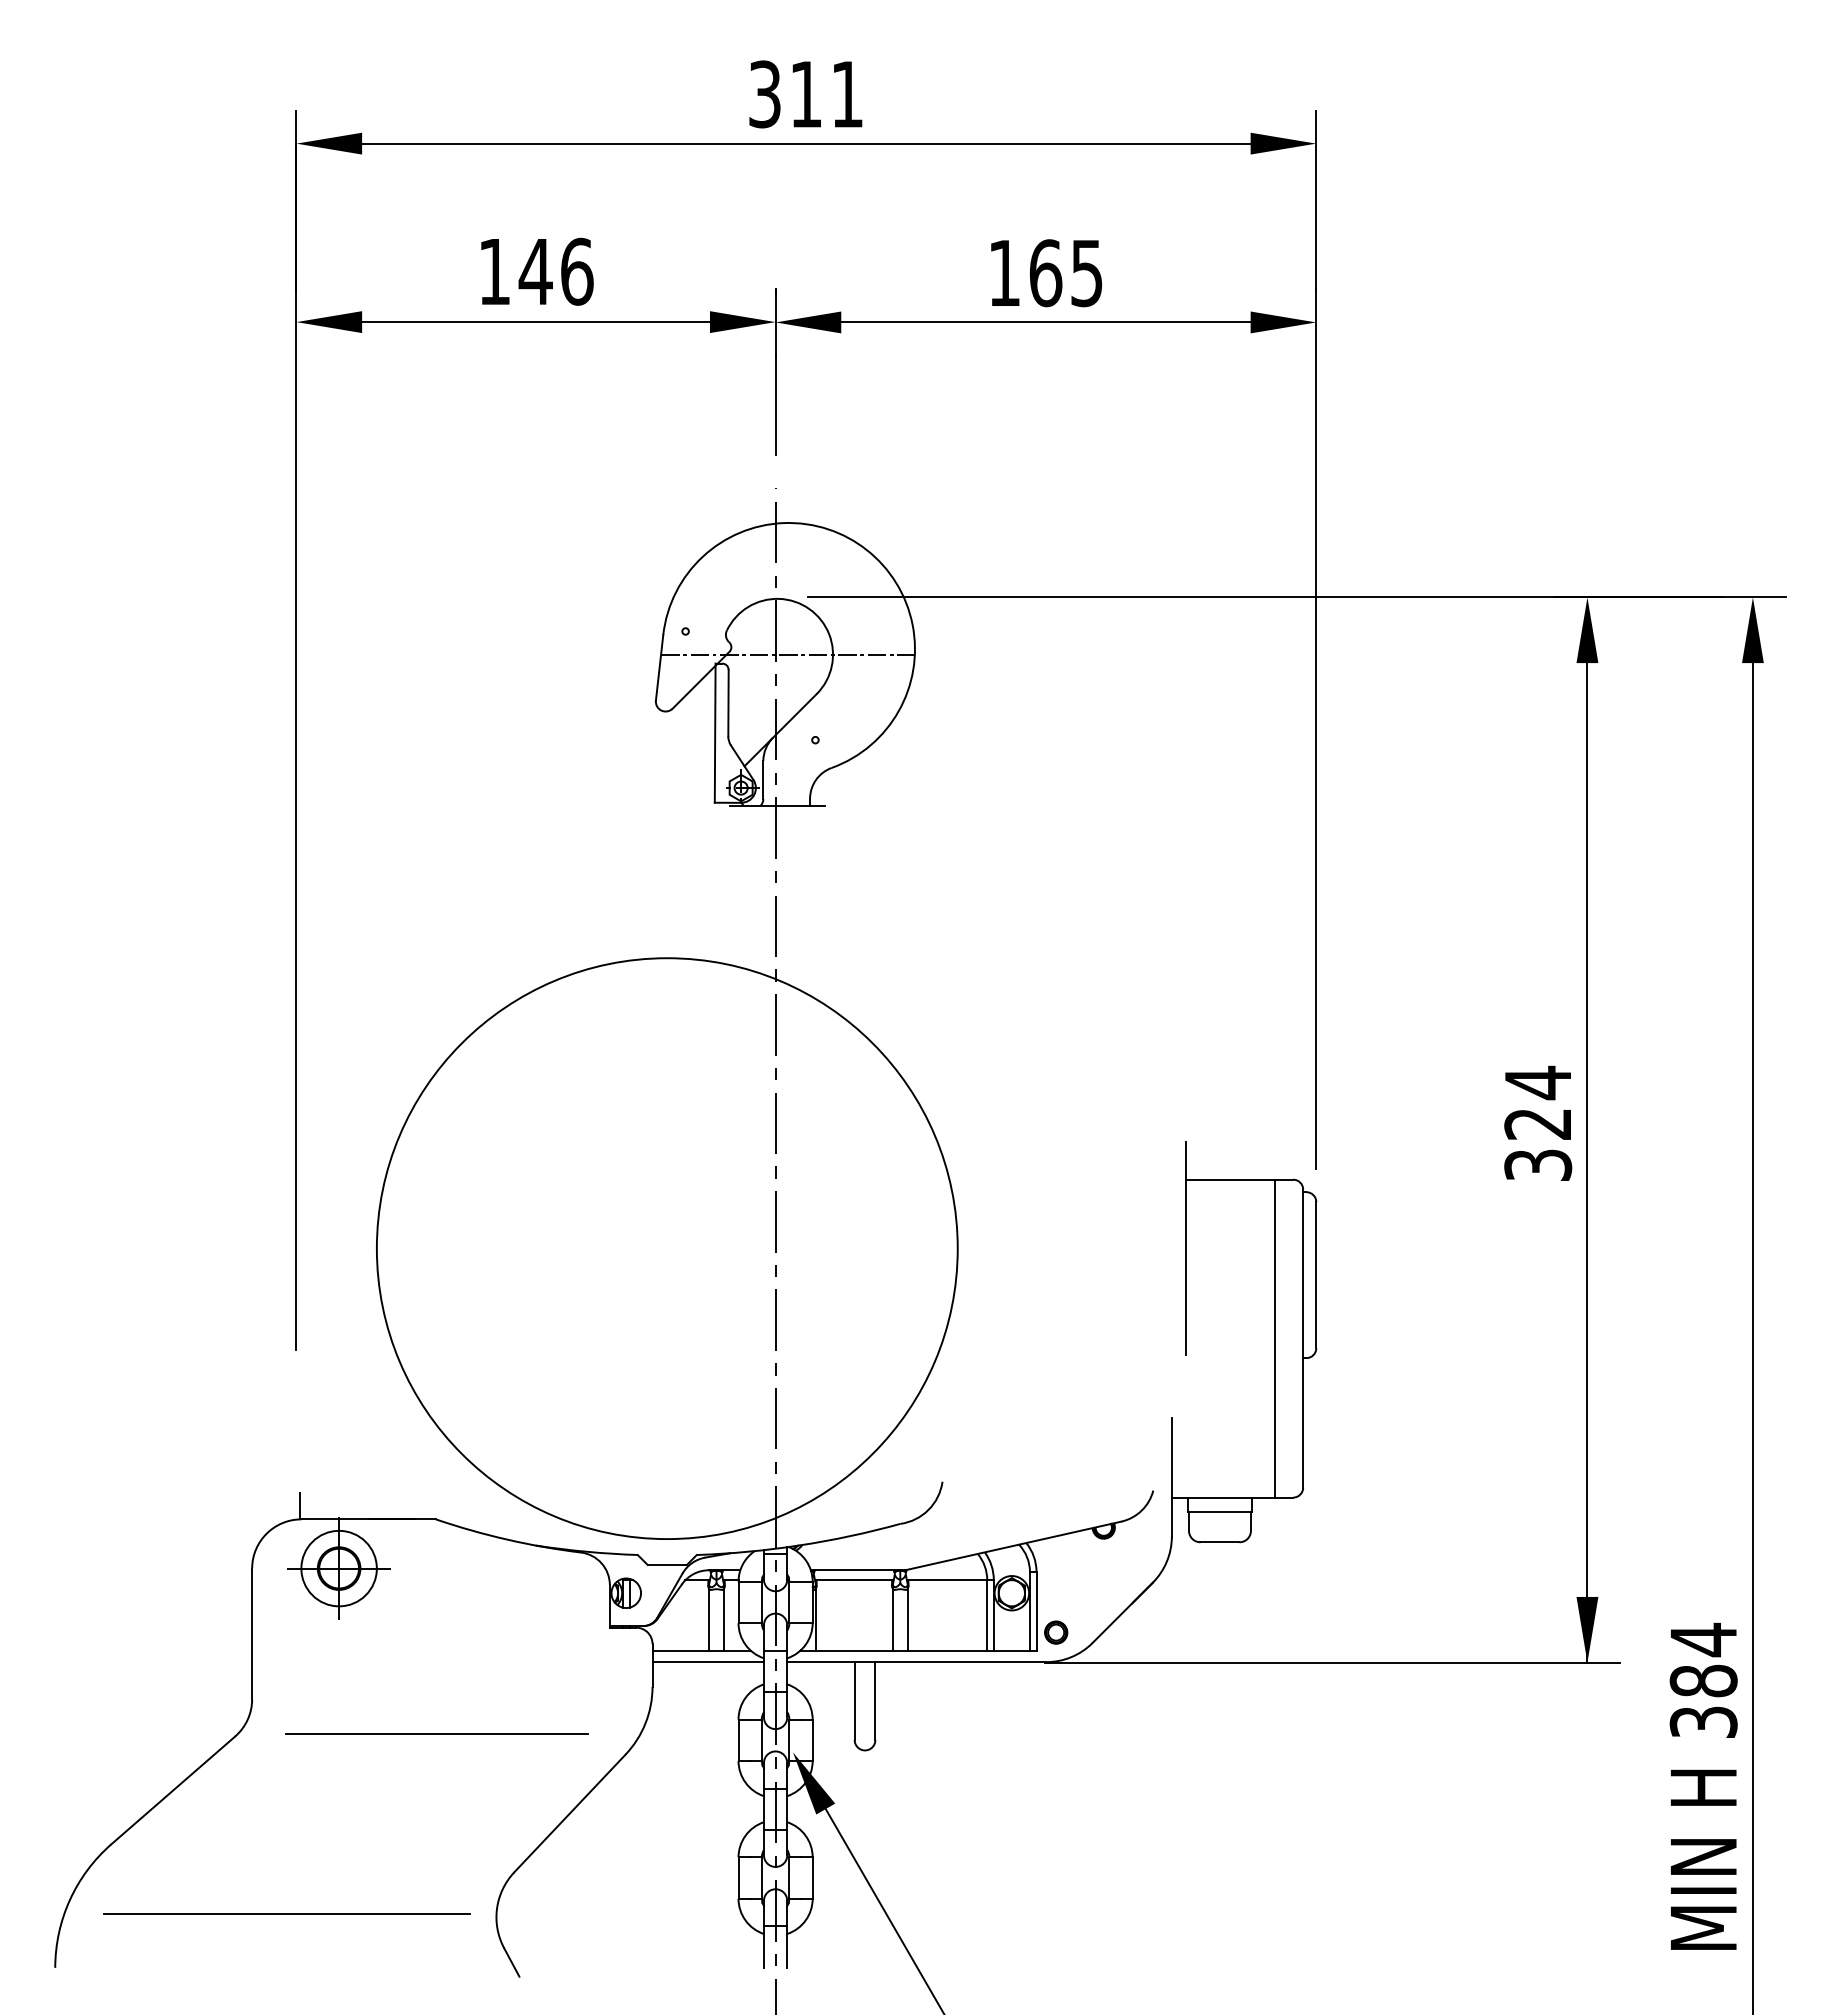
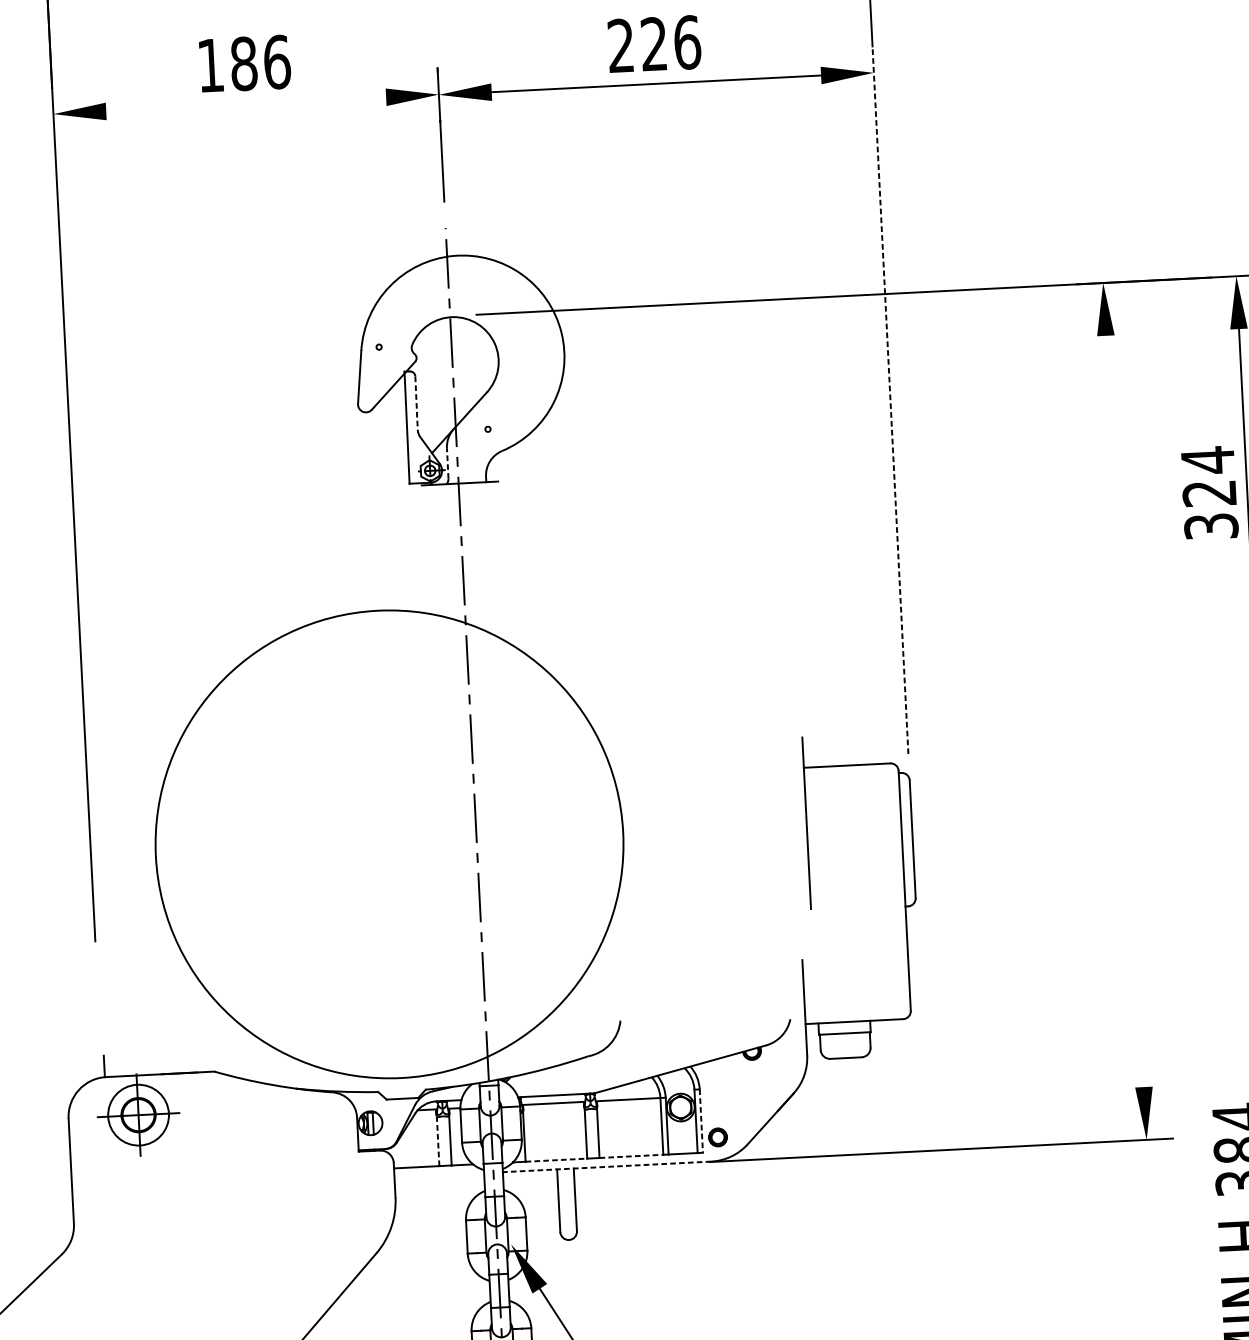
text: (535, 271) -> (243, 63), 146 -> 186
text: (1045, 273) -> (654, 44), 165 -> 226
line: (535, 322) -> (245, 104), removed
line: (787, 654) -> (462, 361), removed
line: (728, 703) -> (416, 403), solid -> dashed
line: (1316, 729) -> (890, 400), solid -> dashed
line: (763, 780) -> (447, 463), solid -> dashed
text: (1538, 1122) -> (1209, 492), moved
line: (1587, 1162) -> (1126, 737), removed
line: (1275, 1338) -> (882, 891), removed
line: (1036, 1611) -> (701, 1121), solid -> dashed
line: (708, 1619) -> (437, 1141), solid -> dashed
line: (854, 1650) -> (556, 1160), solid -> dashed
line: (947, 1650) -> (631, 1156), solid -> dashed
line: (707, 1662) -> (438, 1175), removed
line: (916, 1662) -> (606, 1167), solid -> dashed
line: (436, 1733) -> (223, 1243), removed

